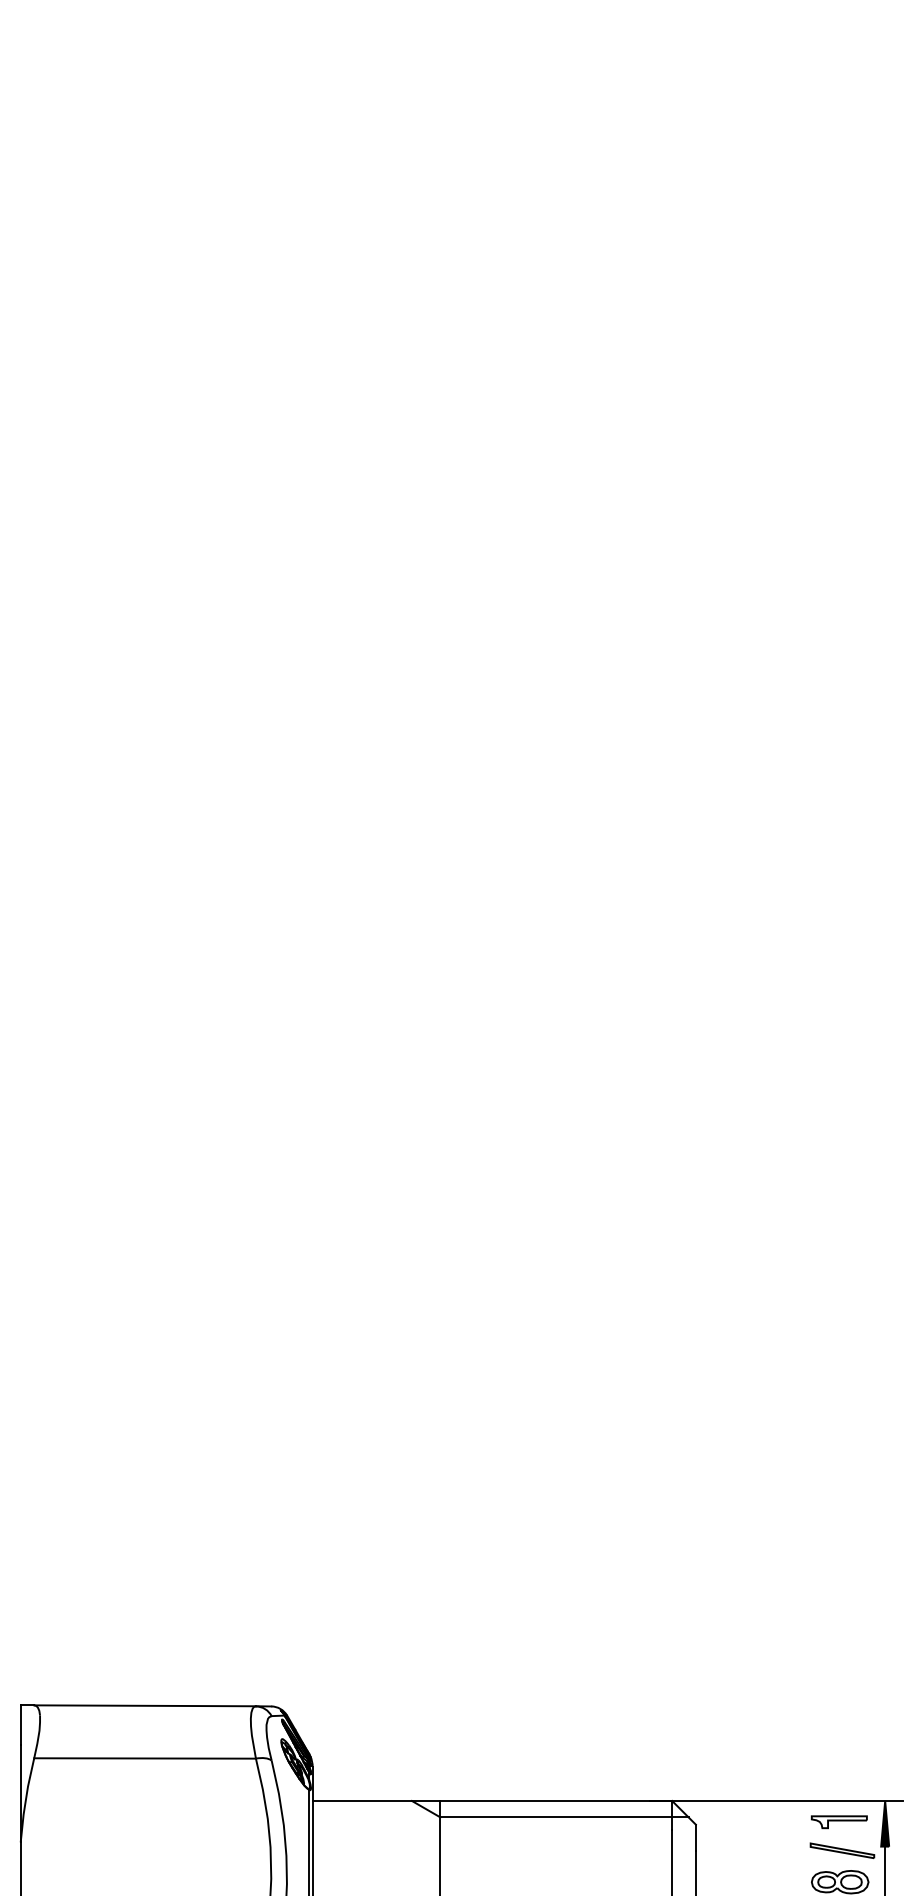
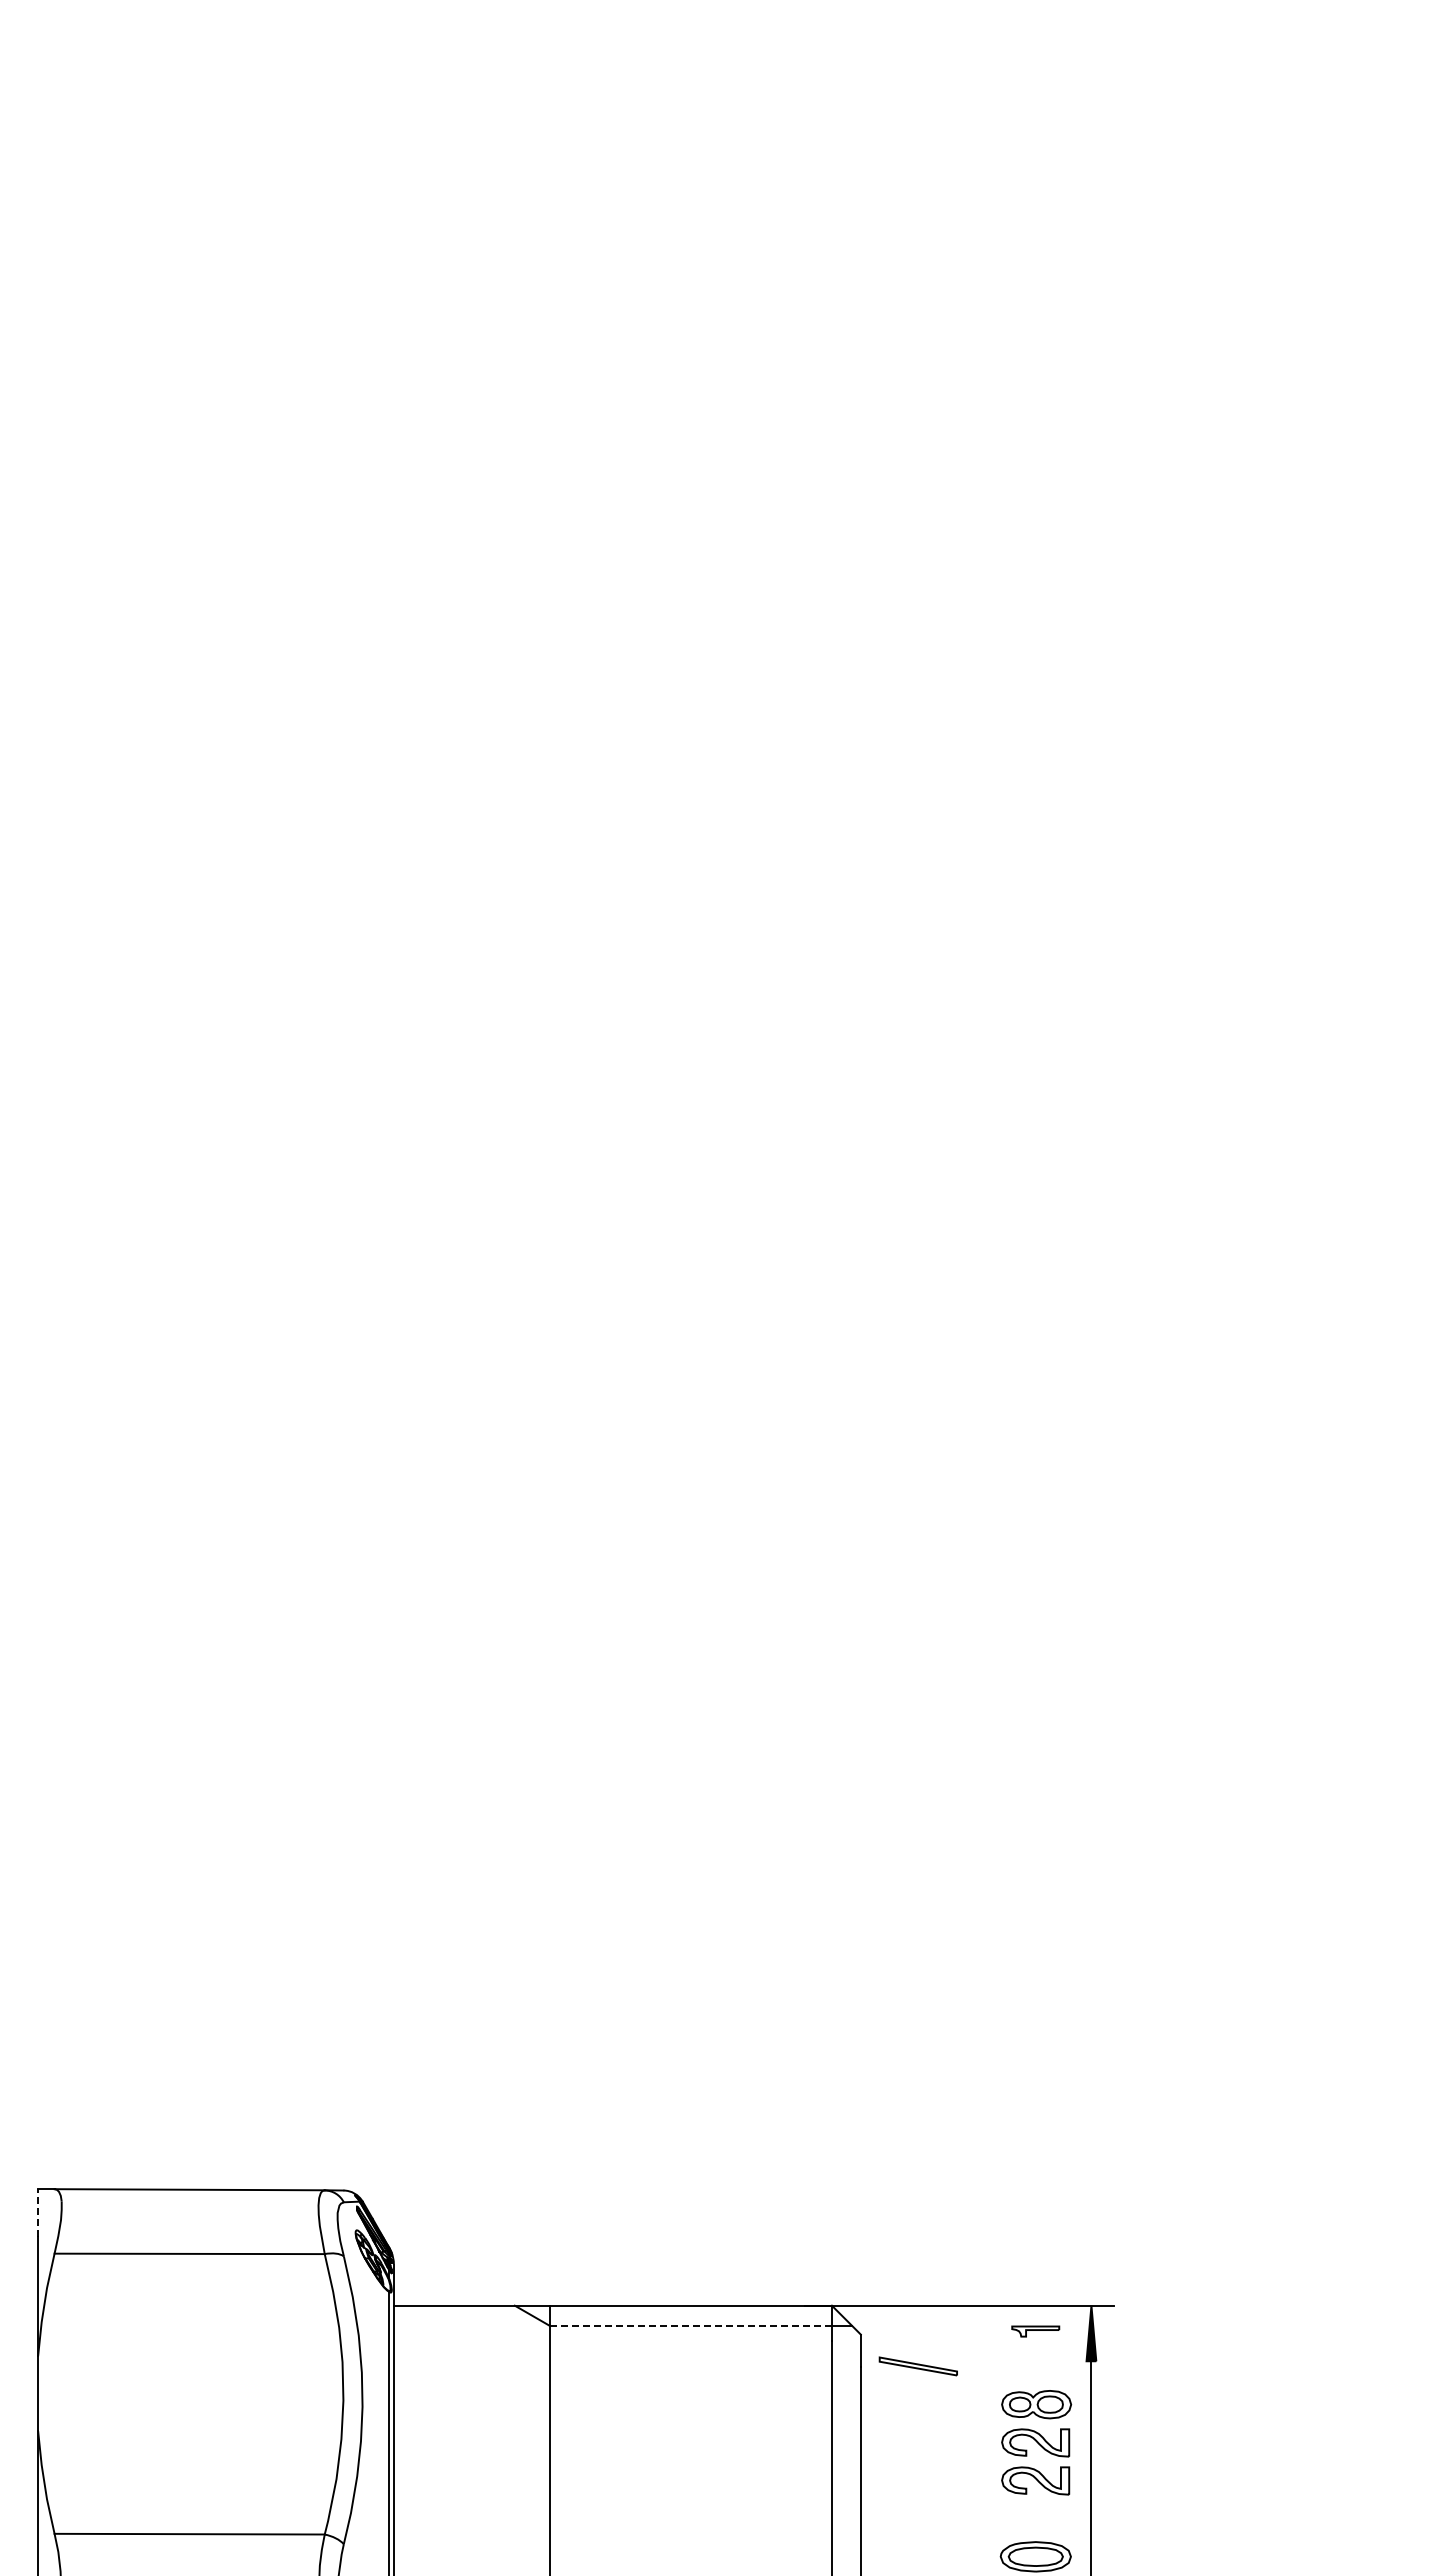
line: (21, 1724) -> (38, 2212), solid -> dashed
line: (556, 1817) -> (691, 2325), solid -> dashed
part: (839, 1822) -> (1035, 2331), size x0.7
part: (841, 1850) -> (917, 2366), moved

